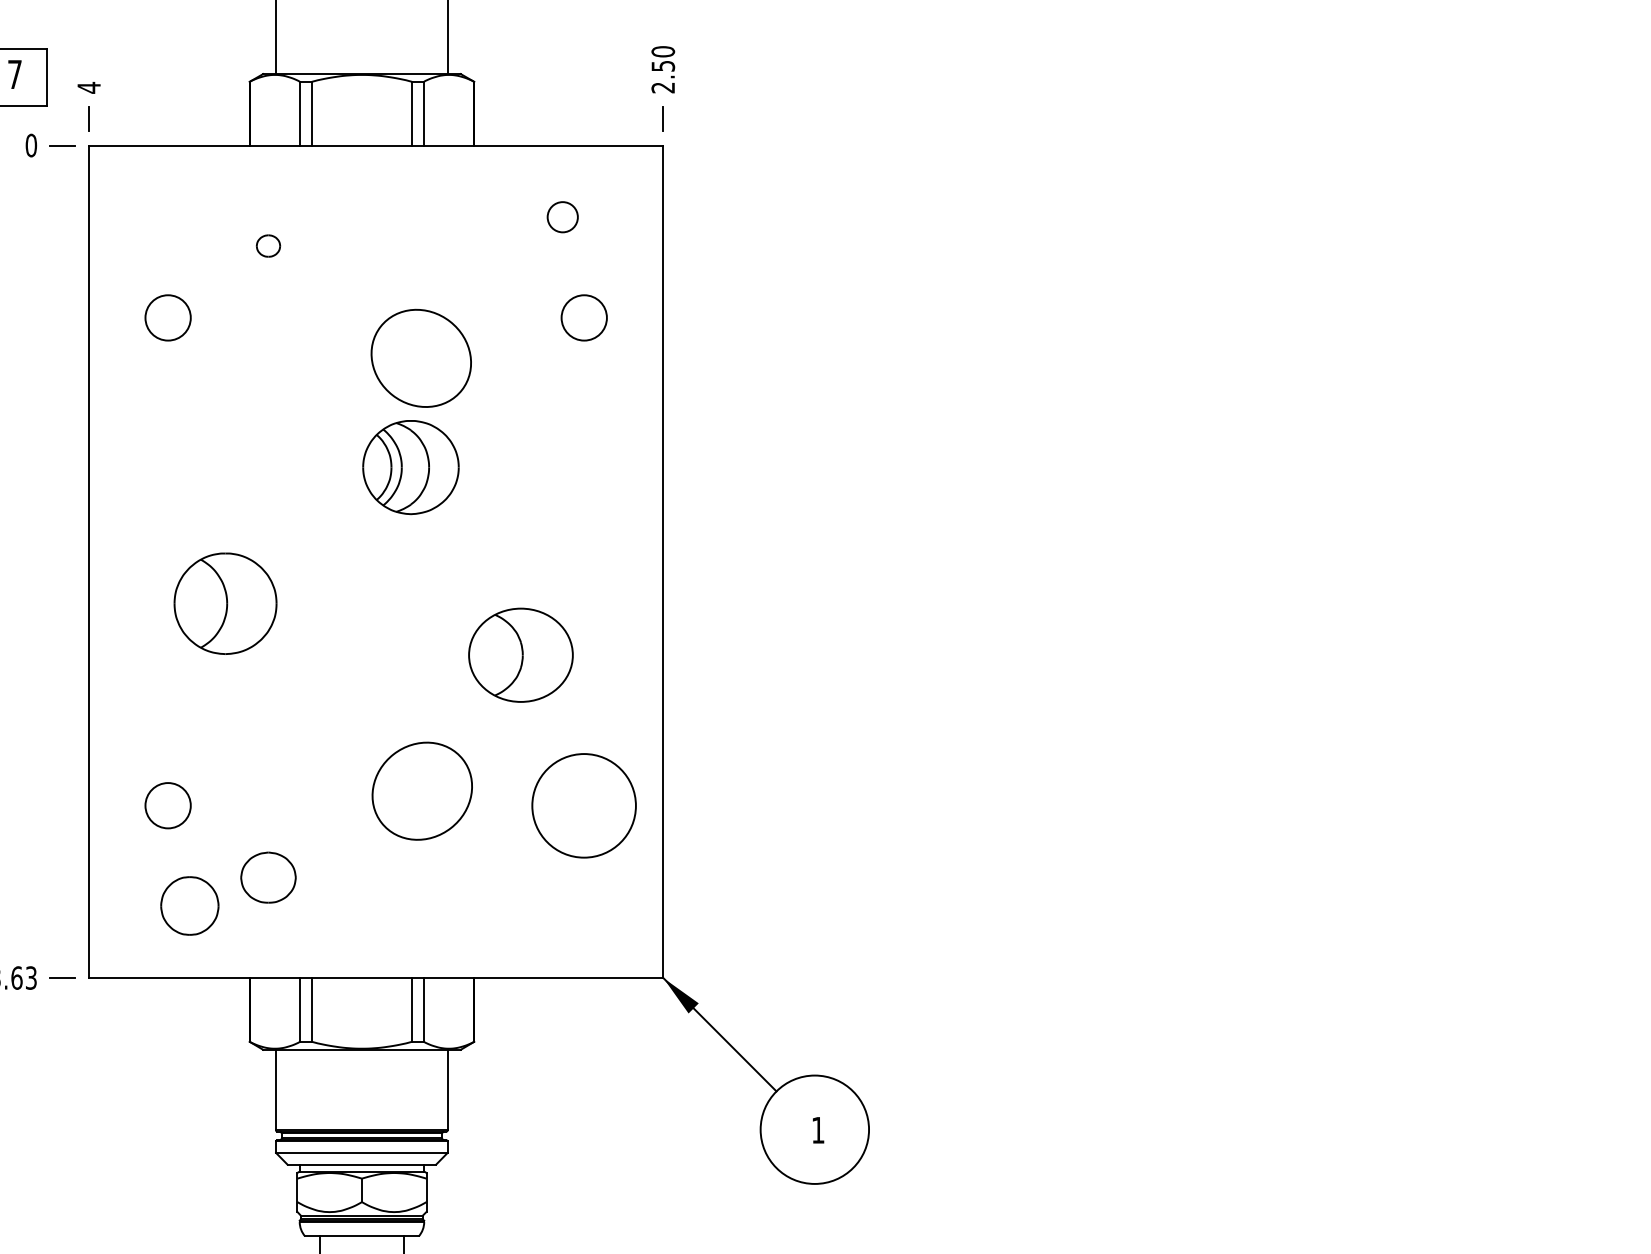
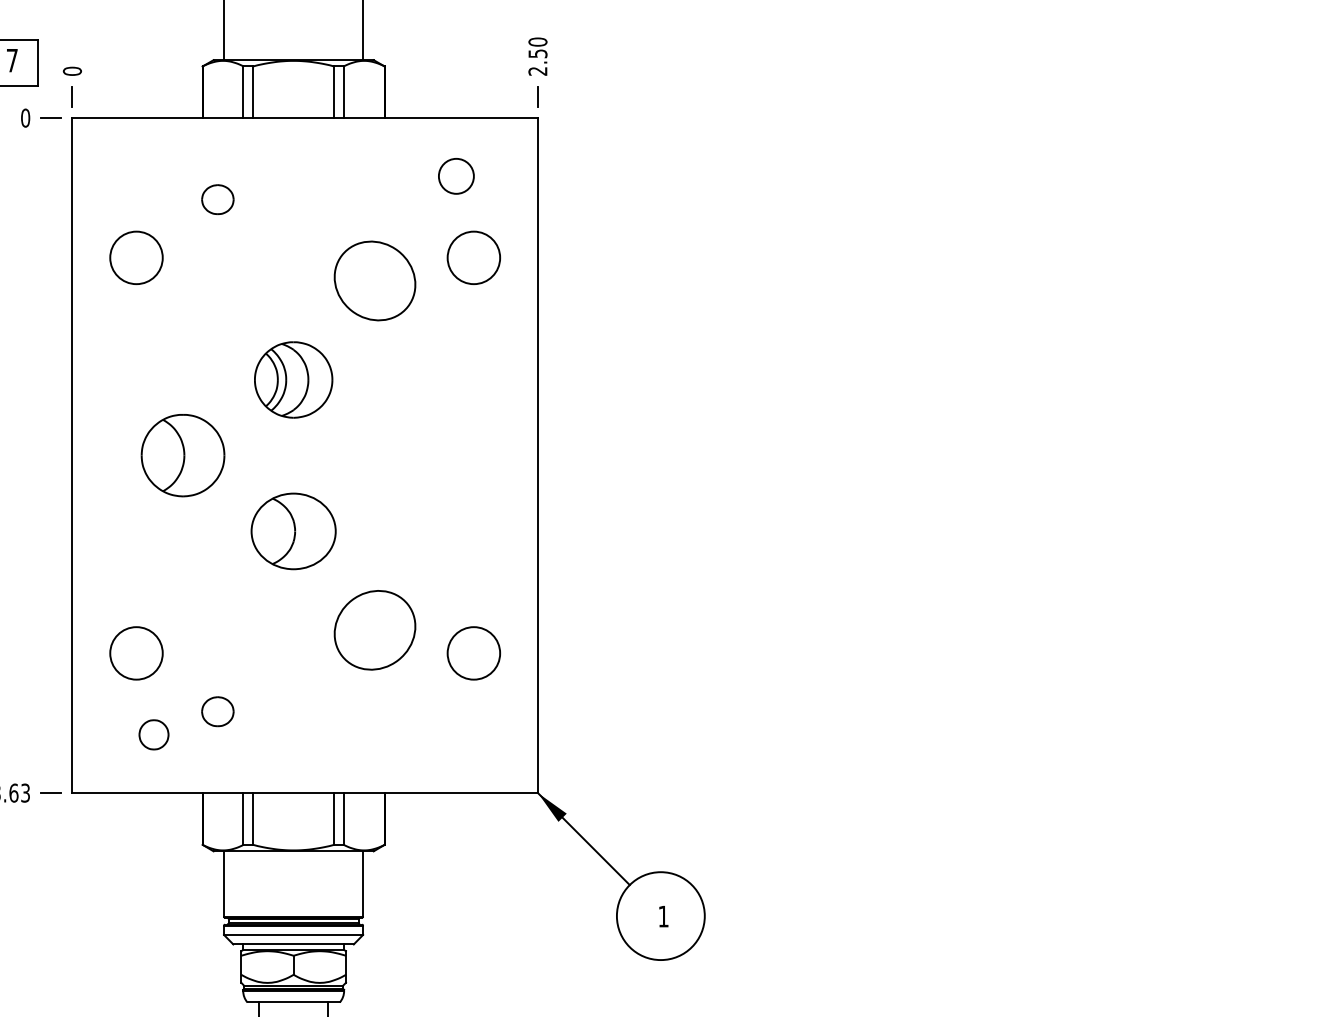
text: (88, 87) -> (71, 71), 4 -> 0
circle: (562, 216) -> (456, 175), size x1.43
part: (268, 245) -> (217, 199), size x1.67
circle: (167, 317) -> (135, 257), size x1.43
circle: (583, 317) -> (473, 257), size x1.43
part: (420, 357) -> (374, 280), moved
part: (410, 467) -> (293, 379), moved
part: (225, 603) -> (183, 455), moved
part: (520, 654) -> (293, 530), moved
part: (421, 790) -> (374, 629), moved
circle: (167, 805) -> (135, 653), size x1.43
circle: (584, 805) -> (474, 653), size x0.62
part: (268, 877) -> (217, 711), size x0.71
part: (189, 906) -> (153, 735), size x0.62

